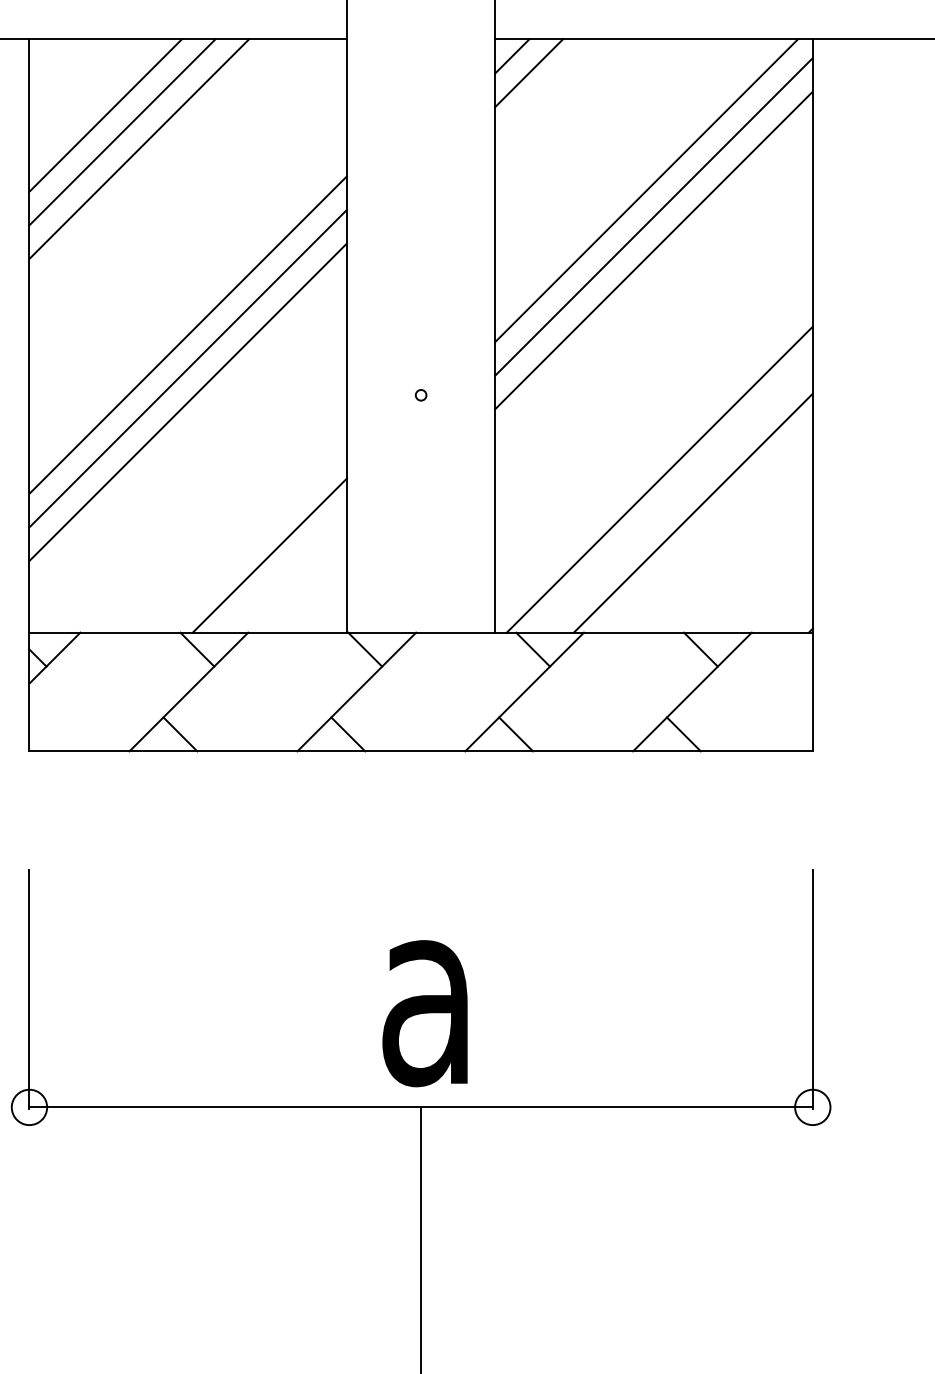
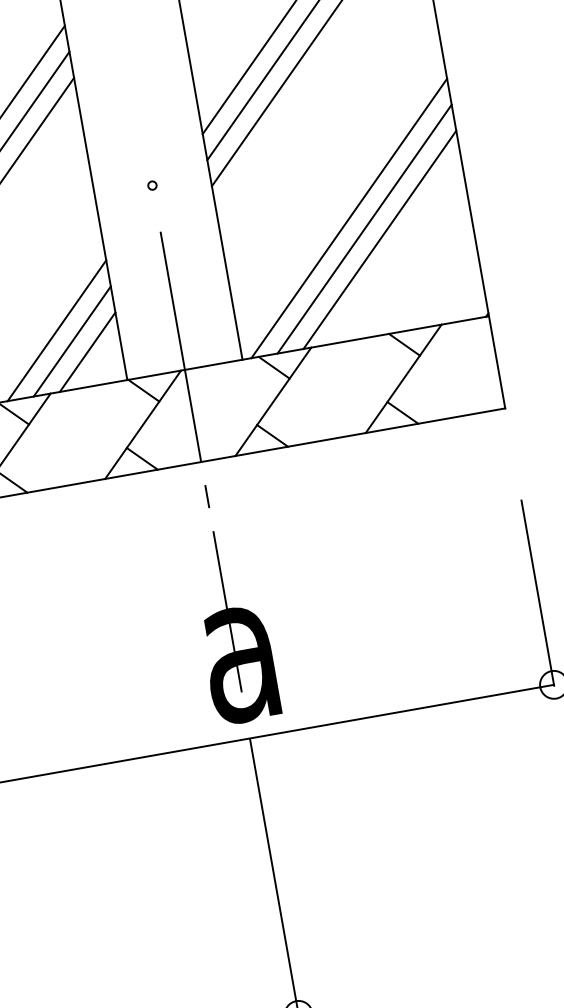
line: (676, 496) -> (364, 229), added
line: (286, 572) -> (72, 341), added
line: (302, 588) -> (86, 351), added
line: (421, 751) -> (201, 462), added

